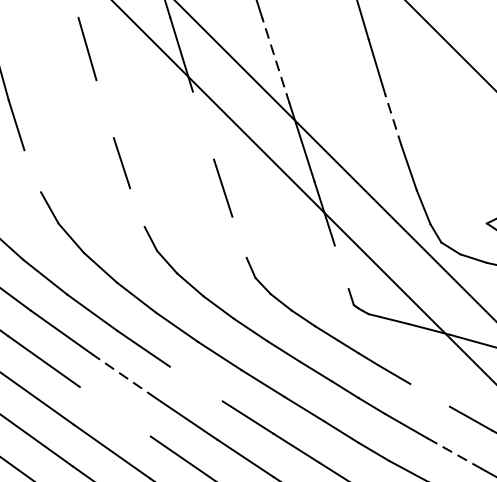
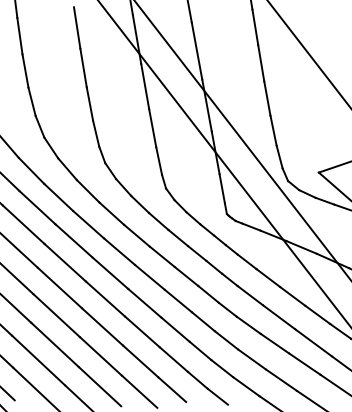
line: (276, 61) -> (197, 51), dashed -> solid
line: (104, 108) -> (83, 67), added
line: (393, 119) -> (267, 98), dashed -> solid
line: (203, 125) -> (145, 86), added
line: (31, 170) -> (31, 101), added
line: (137, 207) -> (96, 133), added
line: (239, 236) -> (159, 160), added
line: (340, 267) -> (221, 188), added
line: (125, 375) -> (74, 240), dashed -> solid
line: (194, 384) -> (118, 251), added
line: (430, 394) -> (268, 277), added
line: (114, 411) -> (64, 262), added
line: (453, 453) -> (278, 317), dashed -> solid

